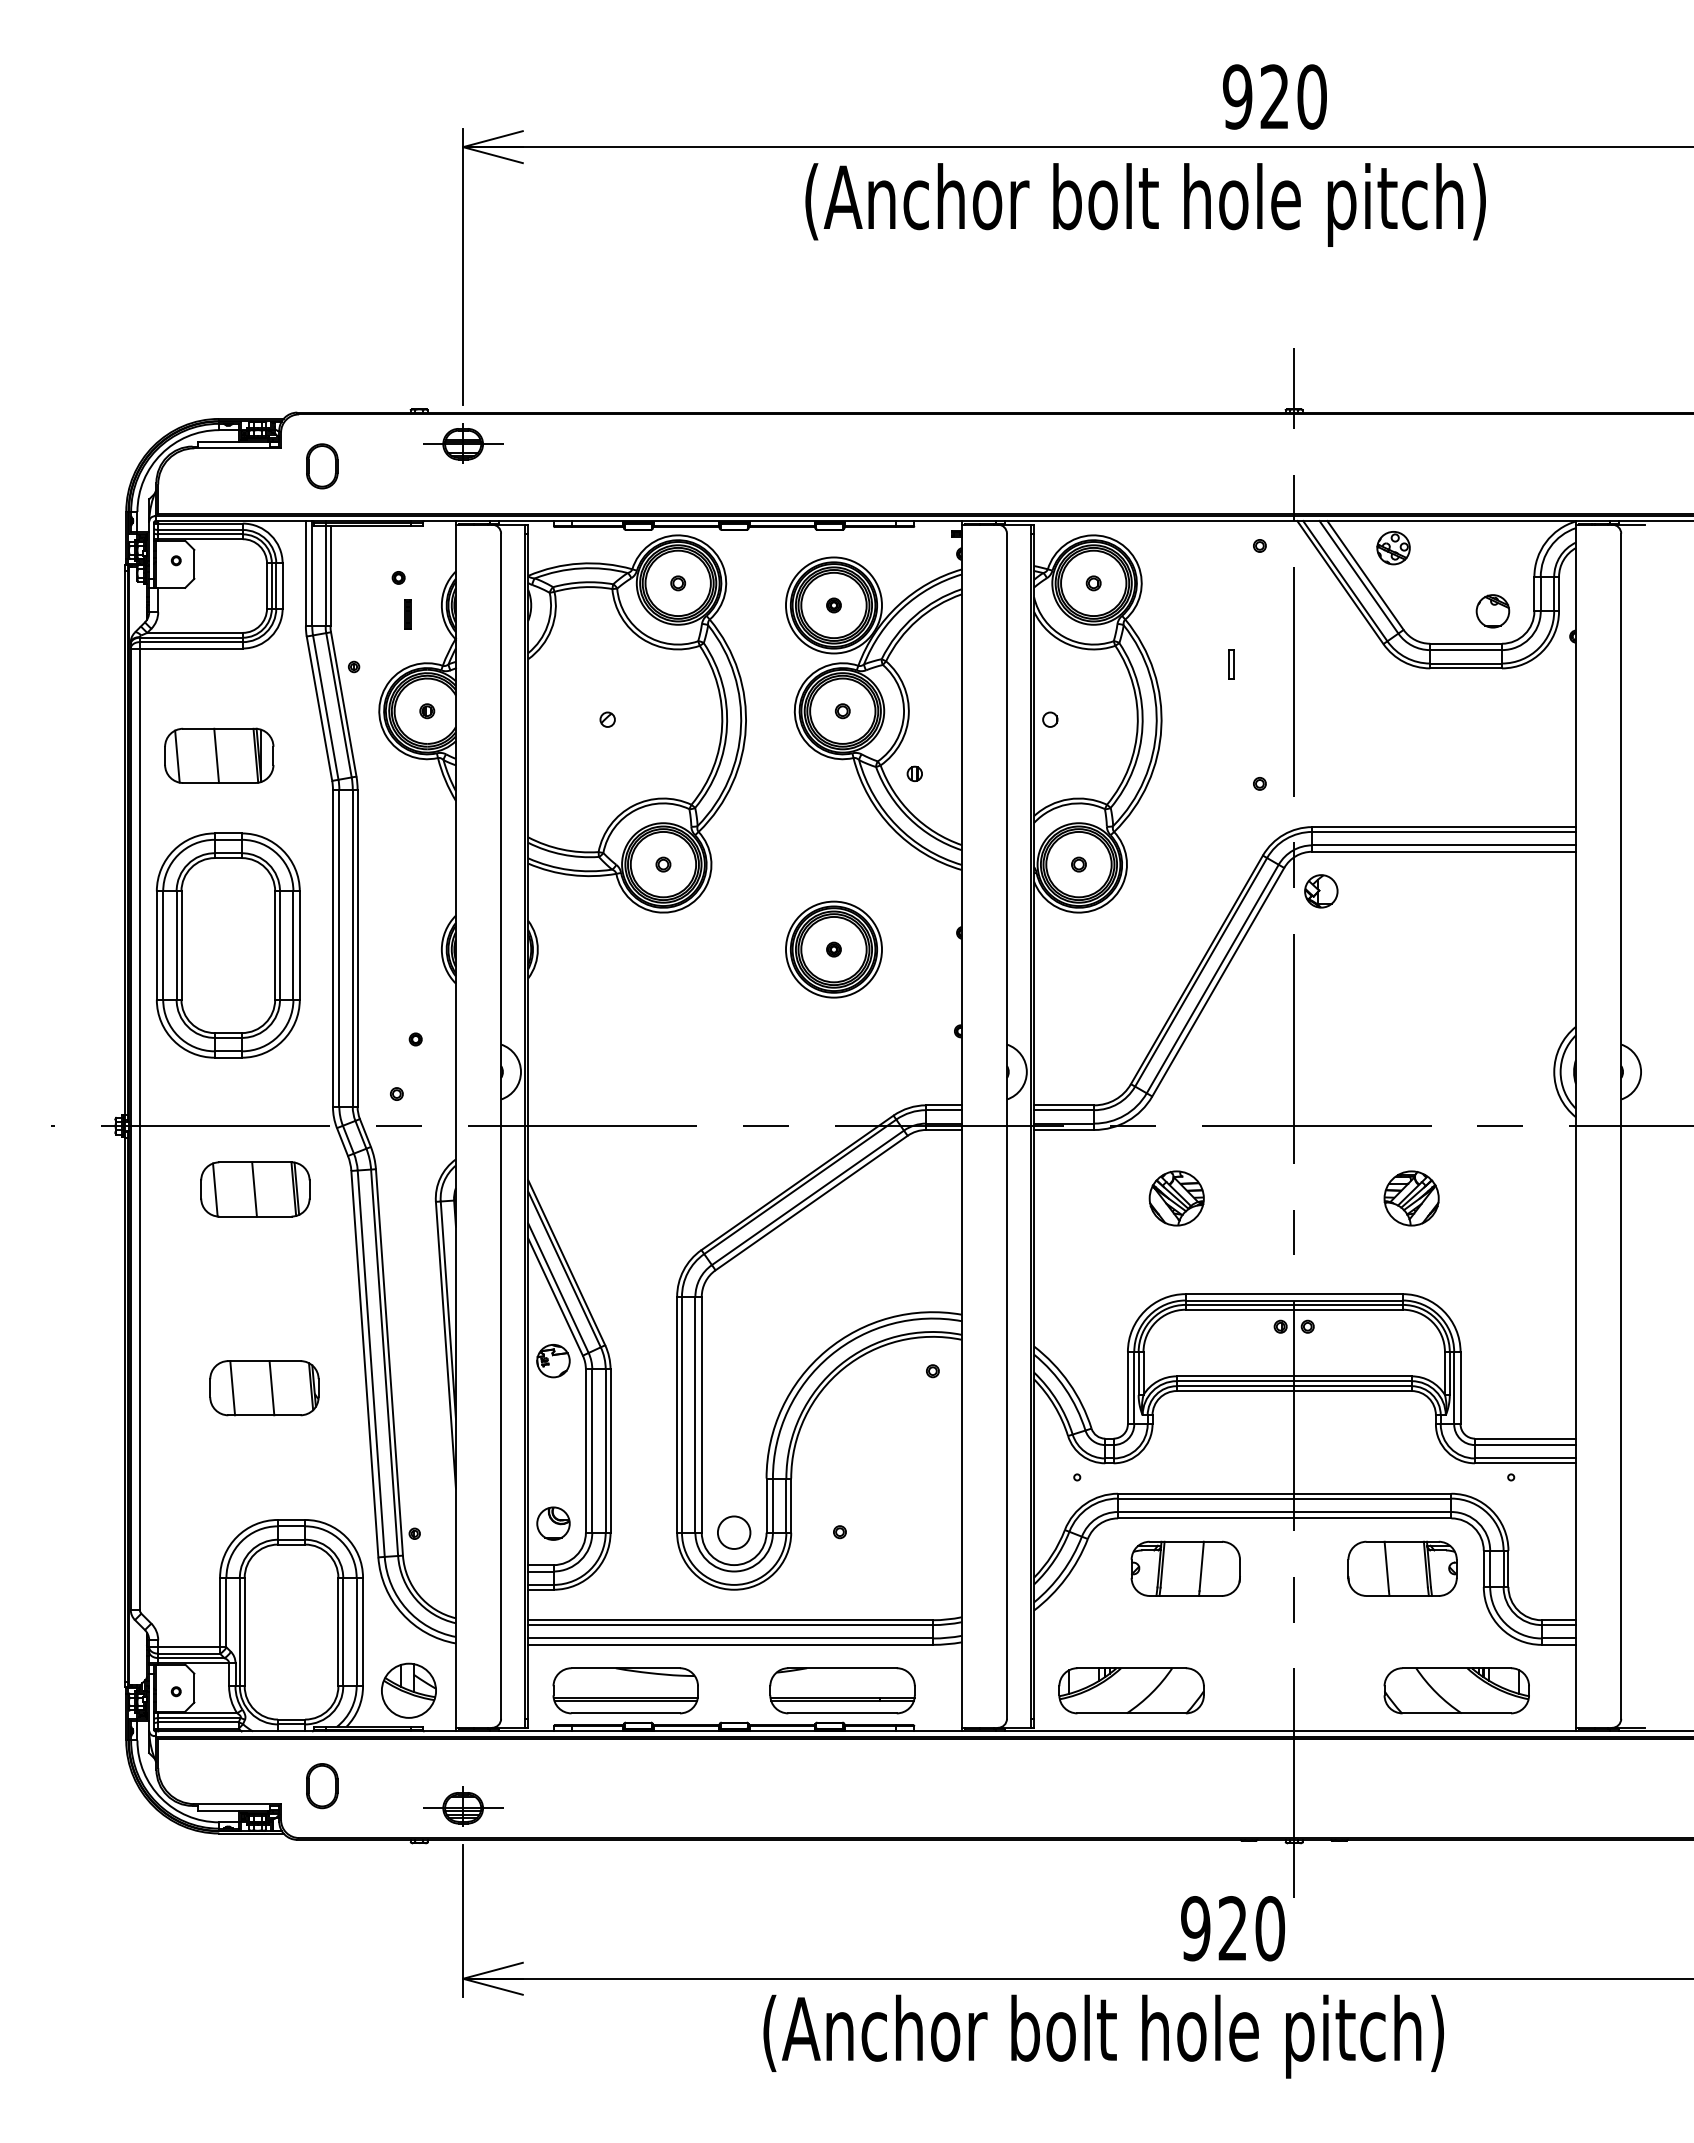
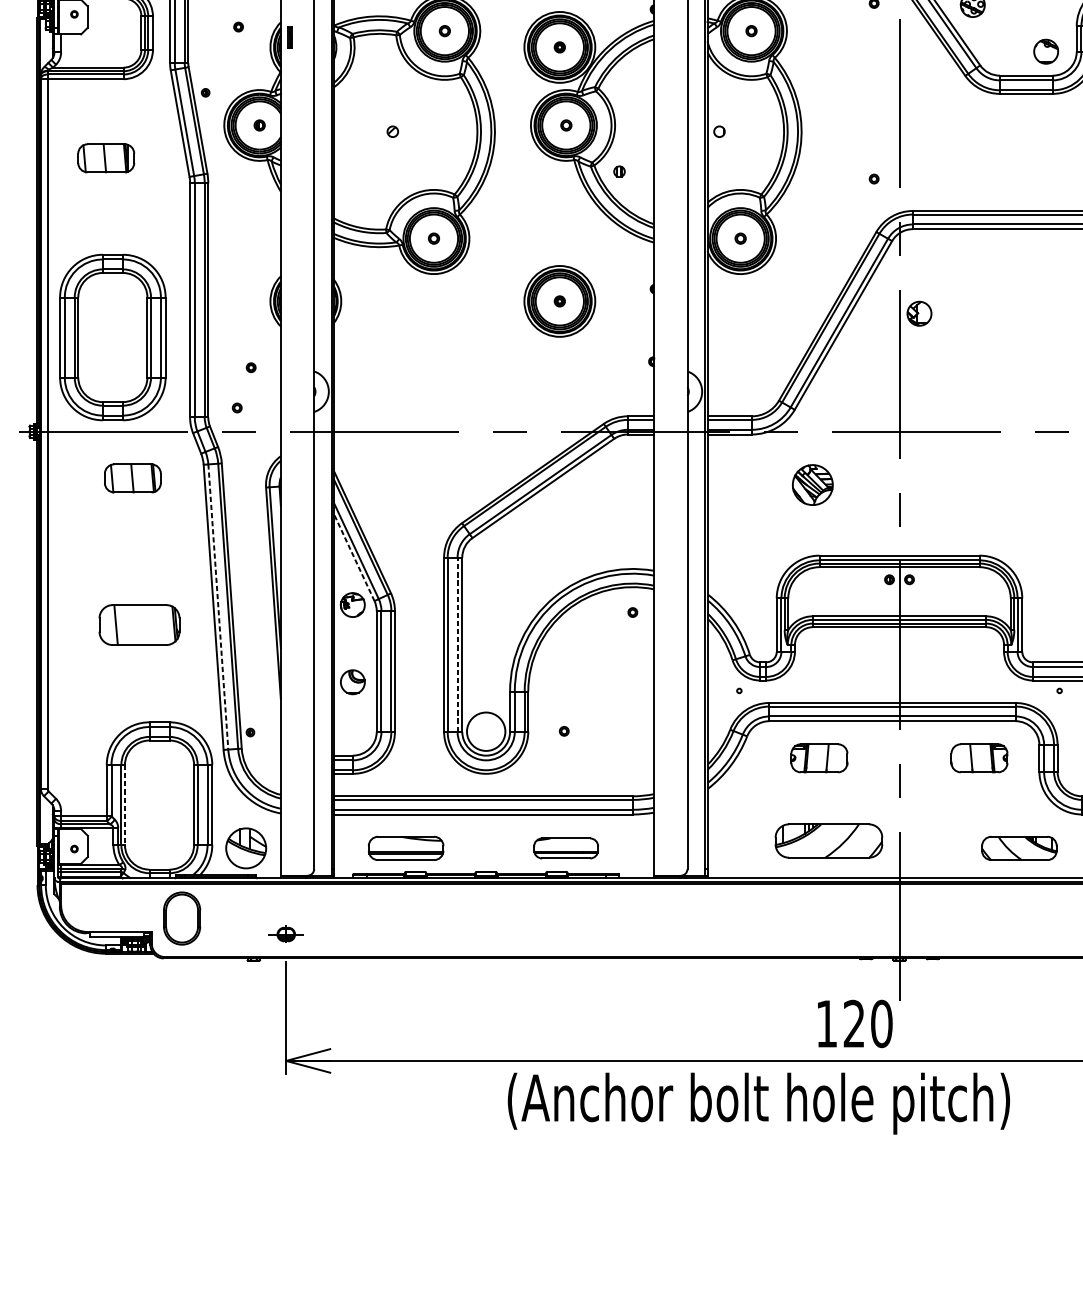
part: (407, 614) -> (290, 37), moved
part: (1231, 664) -> (853, 90), removed
part: (219, 755) -> (106, 158), size x0.7
part: (1321, 891) -> (919, 313), moved
part: (228, 945) -> (113, 337), moved
part: (255, 1189) -> (132, 478), size x0.7
part: (1411, 1198) -> (986, 485), removed
line: (555, 1297) -> (354, 558), solid -> dashed
line: (371, 1363) -> (218, 606), solid -> dashed
line: (271, 1388) -> (144, 625), removed
line: (695, 1414) -> (457, 644), solid -> dashed
part: (553, 1523) -> (352, 682), moved
circle: (733, 1532) -> (485, 731), size x1.6
part: (1185, 1568) -> (819, 758), size x0.7
part: (1402, 1568) -> (979, 758), size x0.7
line: (244, 1632) -> (124, 805), solid -> dashed
part: (625, 1690) -> (405, 848), size x0.7
part: (842, 1690) -> (566, 848), size x0.6
part: (1131, 1690) -> (828, 840), moved
part: (1456, 1690) -> (1019, 848), size x0.7
part: (322, 1786) -> (182, 919), size x1.6
part: (463, 1806) -> (286, 933), size x0.6
text: (1195, 1928) -> (826, 1023), 920 -> 120

